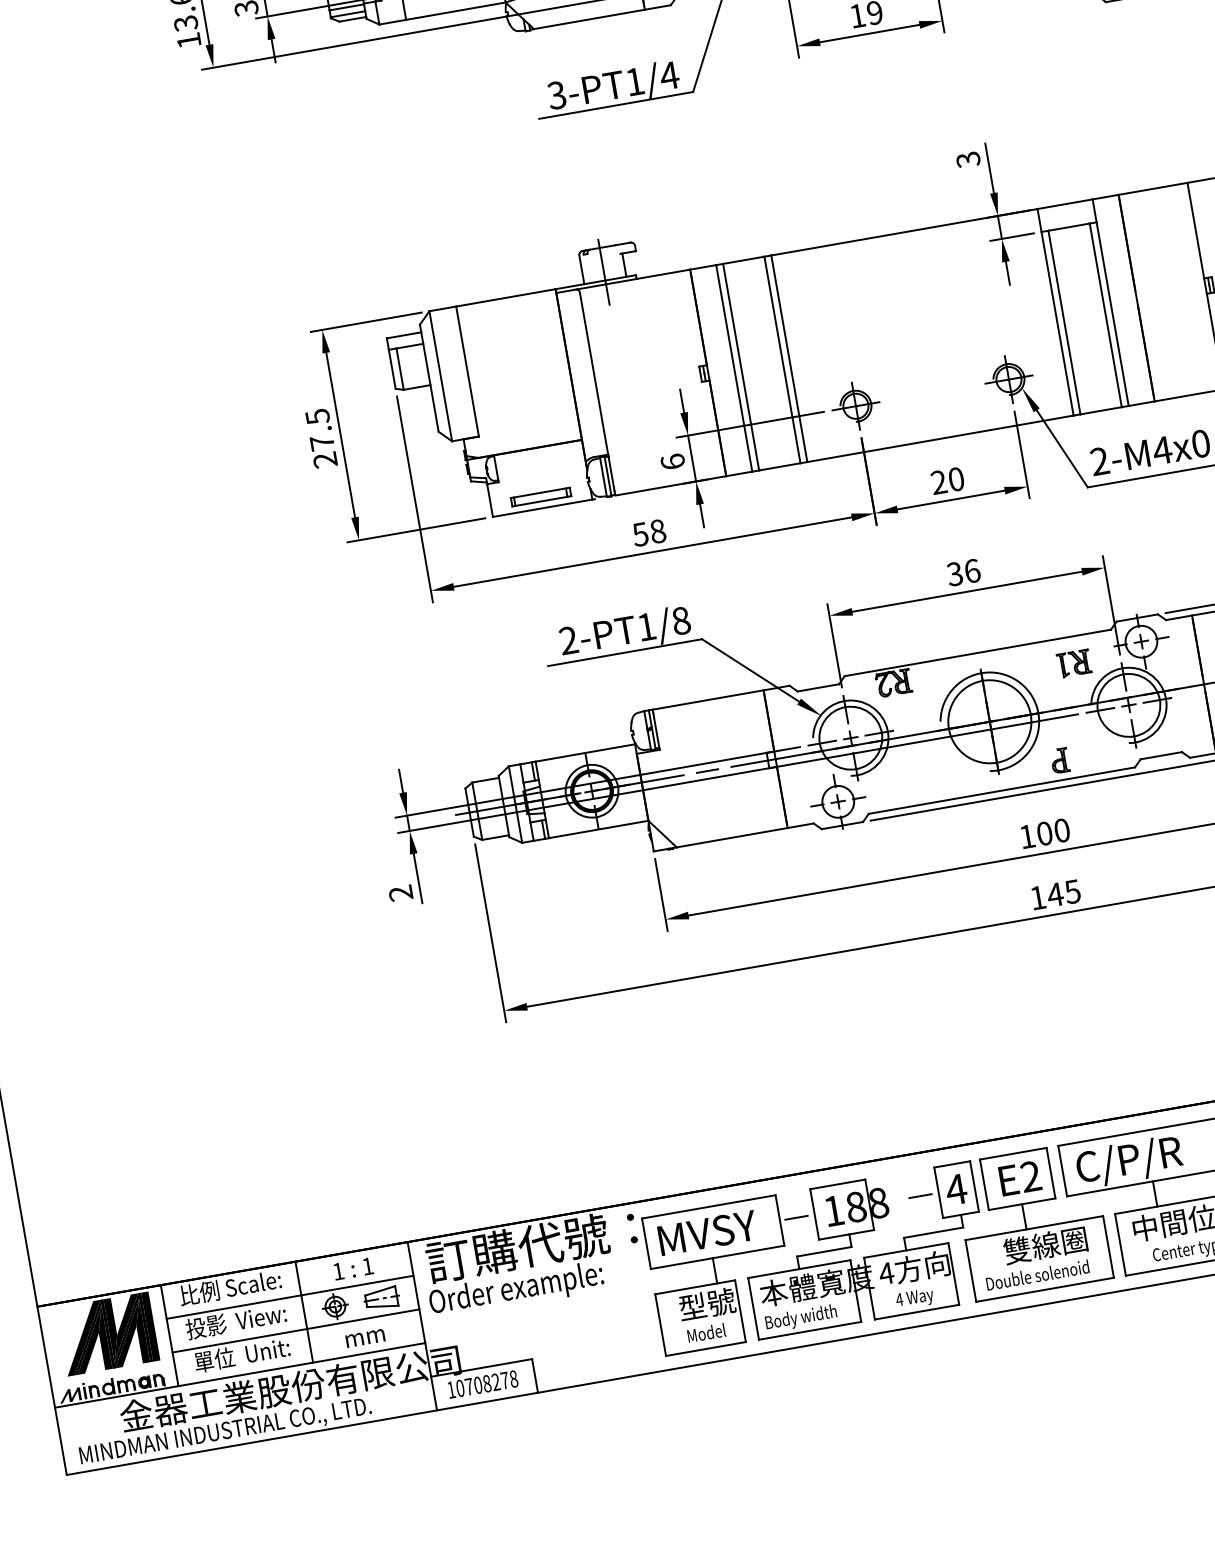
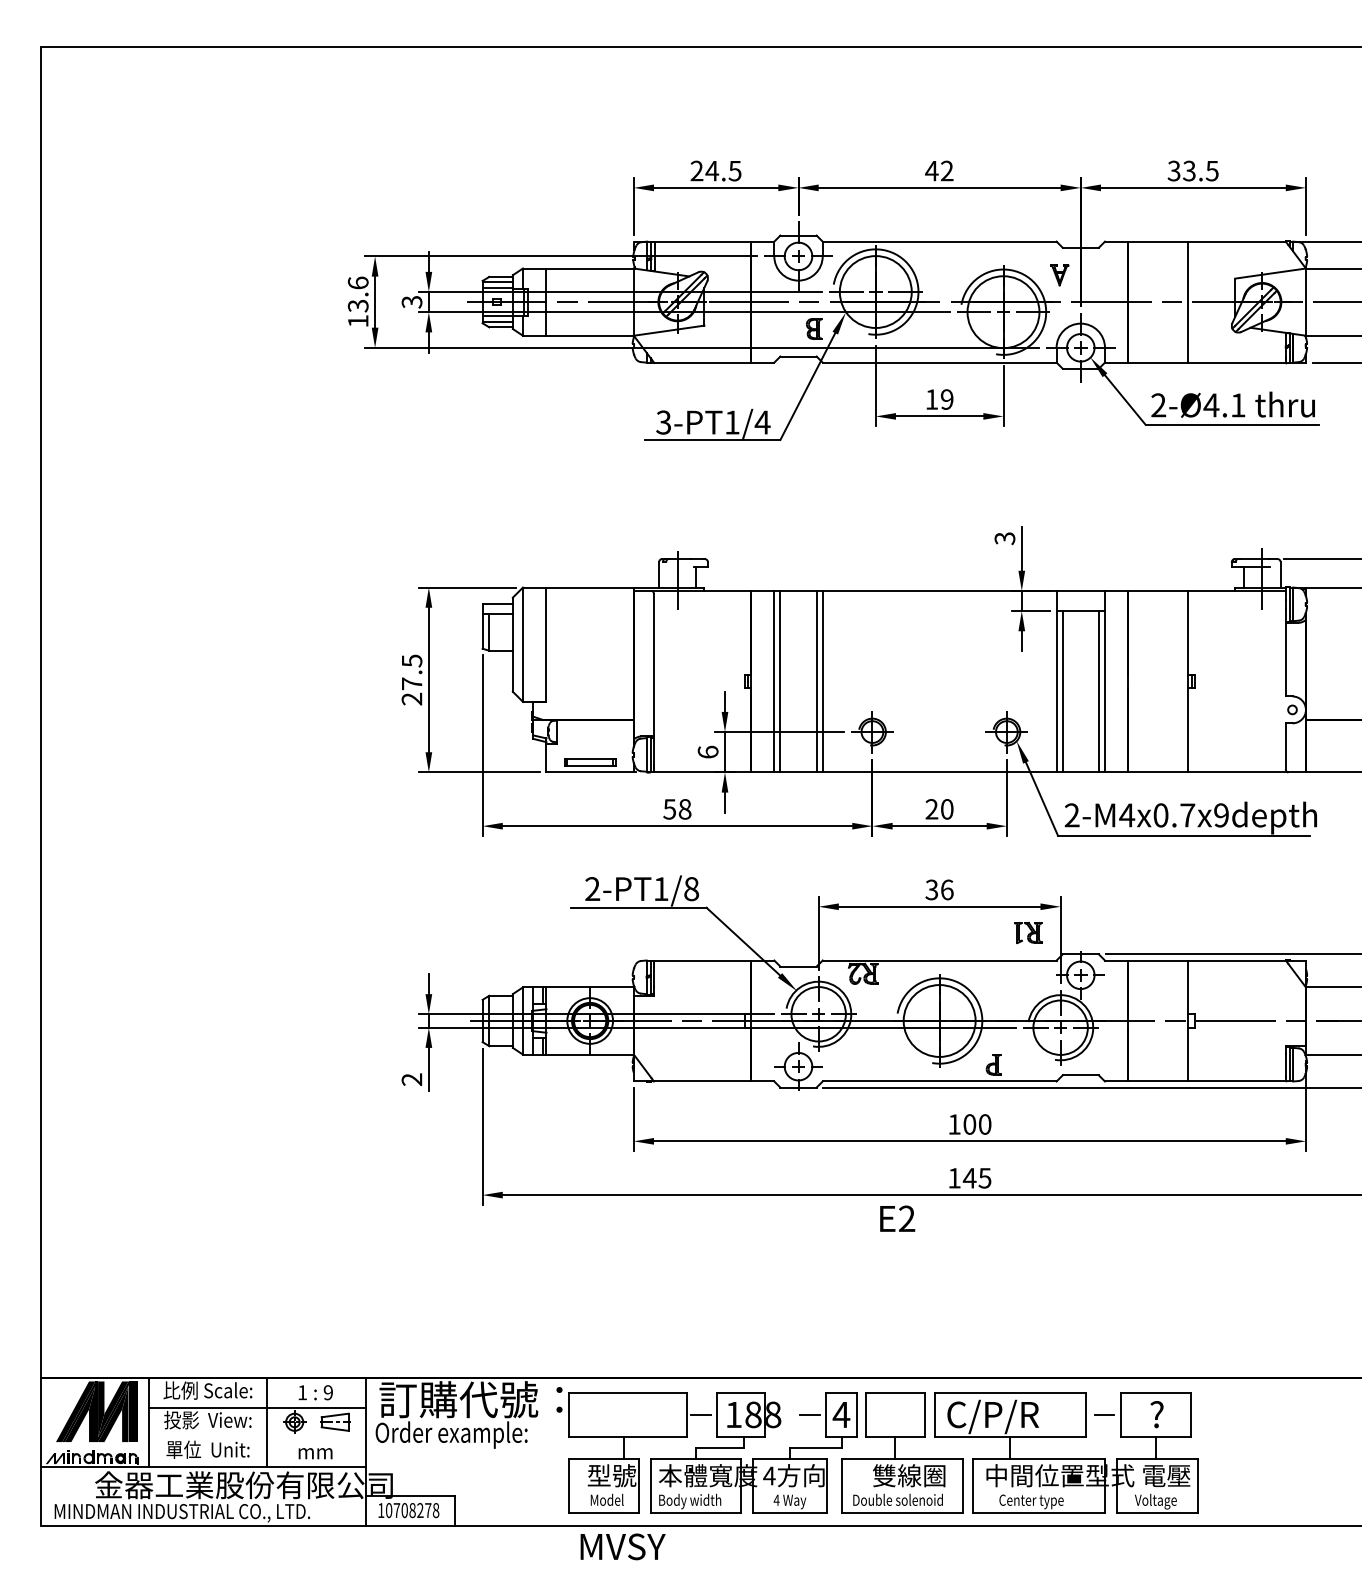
part: (1074, 664) -> (1028, 933), moved
text: (1020, 1178) -> (897, 1218), moved
text: (707, 1232) -> (622, 1546), moved
text: (366, 1266) -> (327, 1392), 1 -> 9
line: (296, 1331) -> (257, 1437), removed

